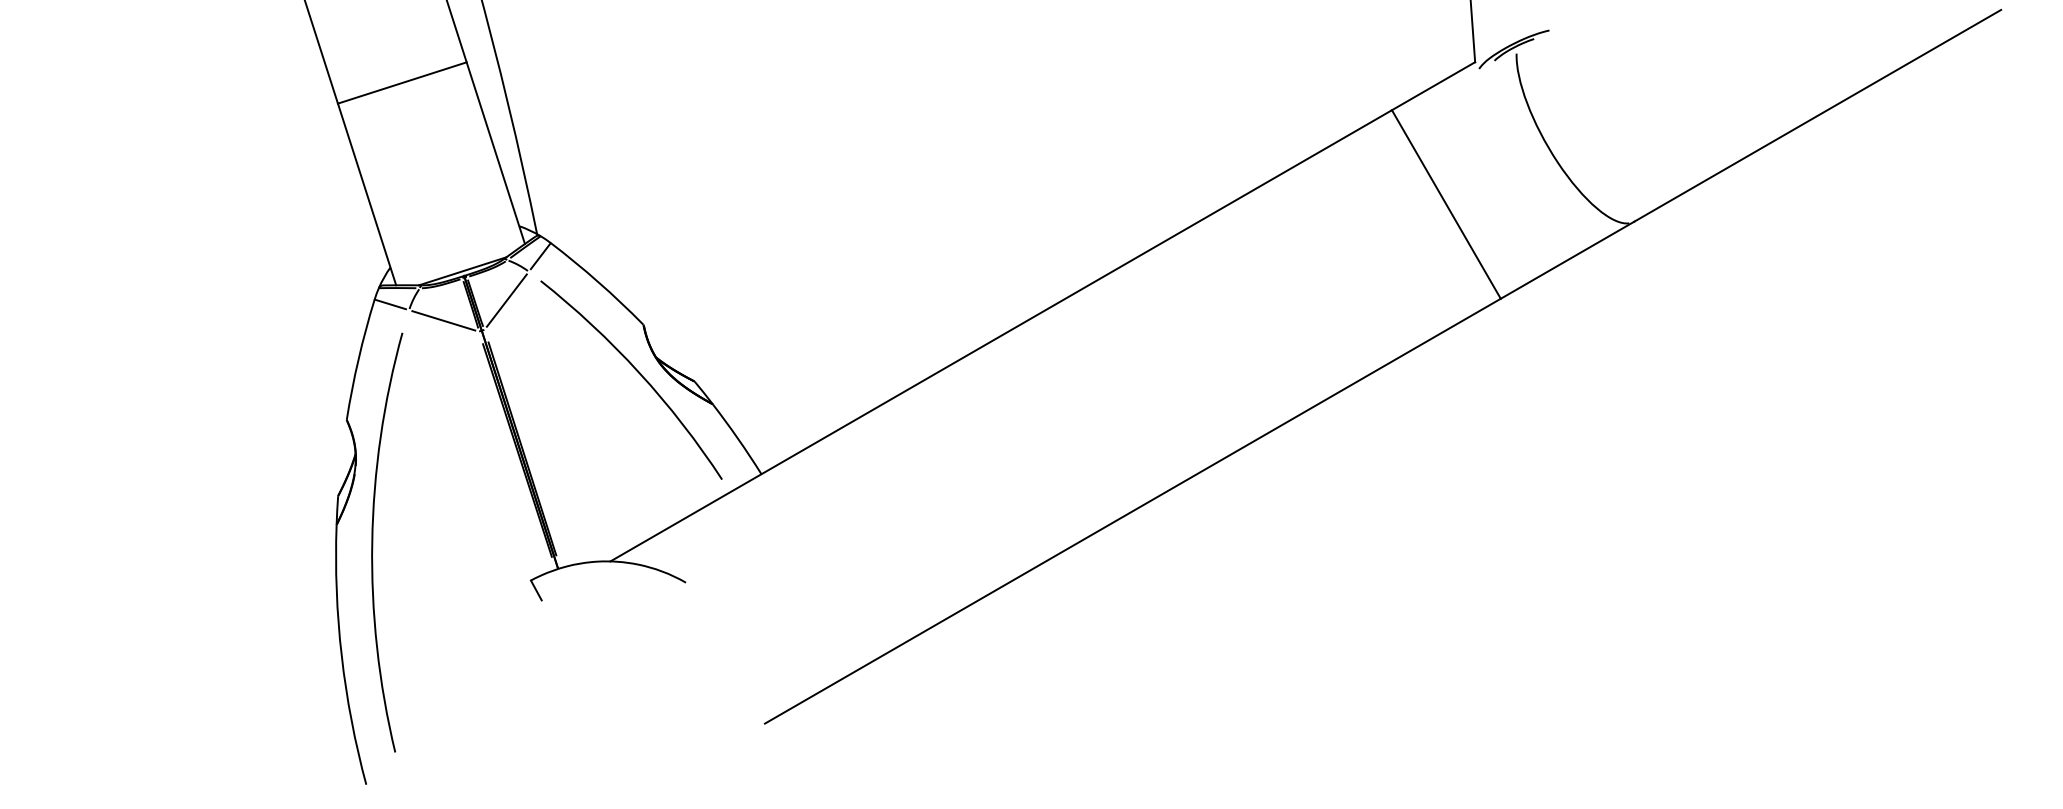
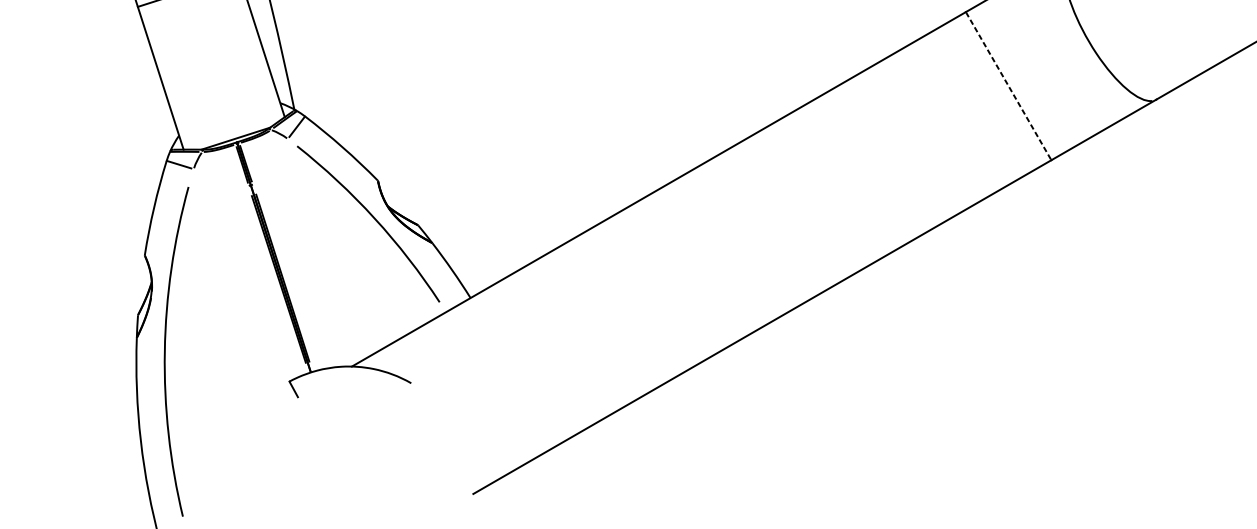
line: (1446, 204) -> (1008, 86), solid -> dashed
line: (506, 300) -> (270, 161), removed
line: (443, 320) -> (220, 177), removed

